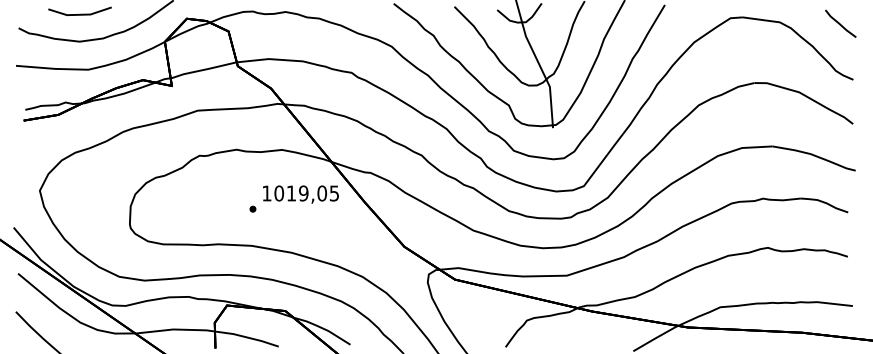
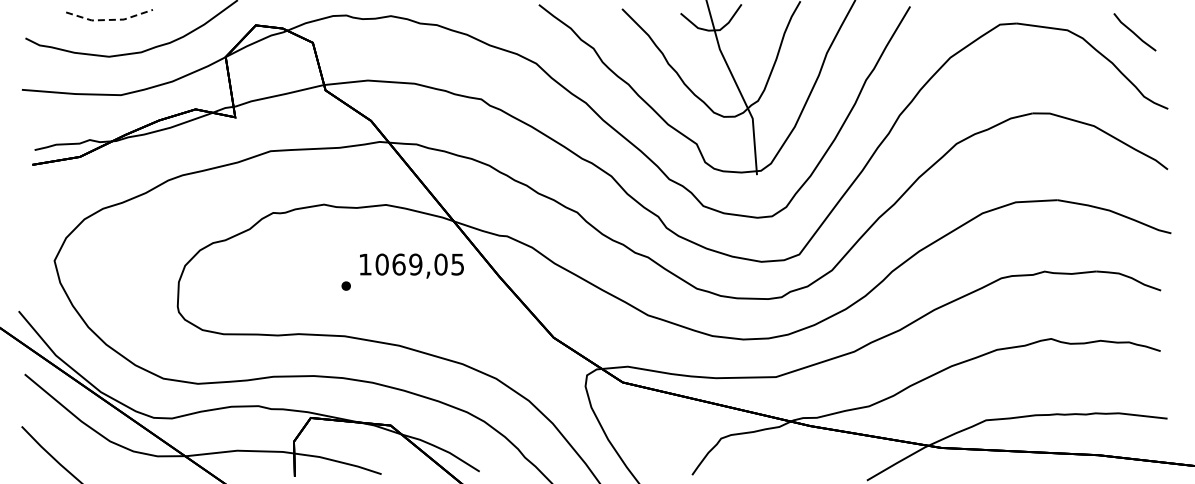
line: (80, 14) -> (110, 19), solid -> dashed
line: (840, 23) -> (1134, 32), moved
text: (291, 193) -> (398, 264), 1019,05 -> 1069,05

